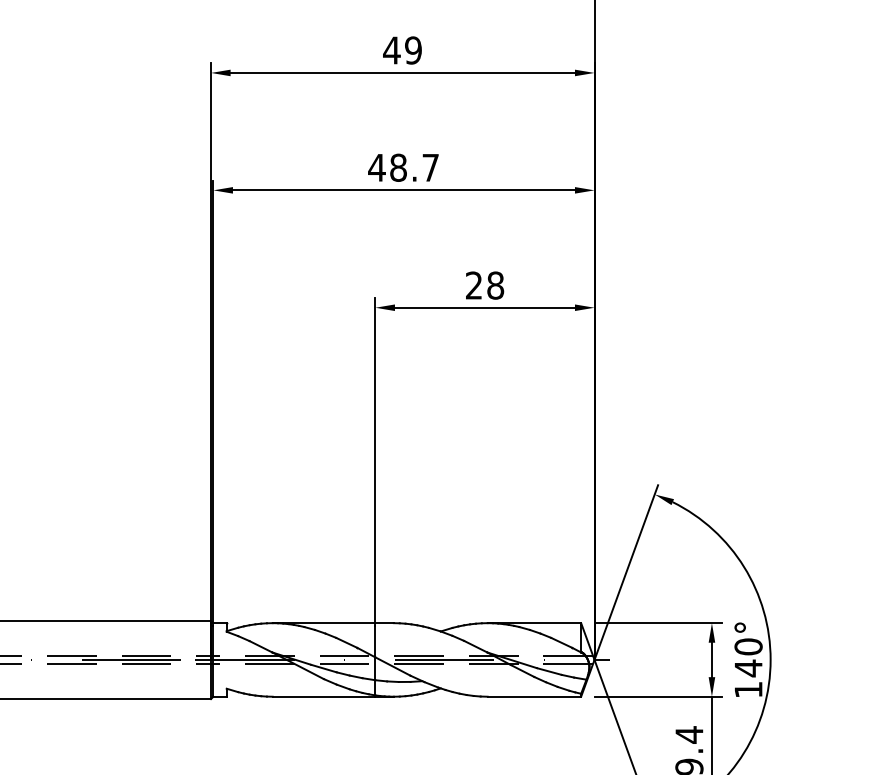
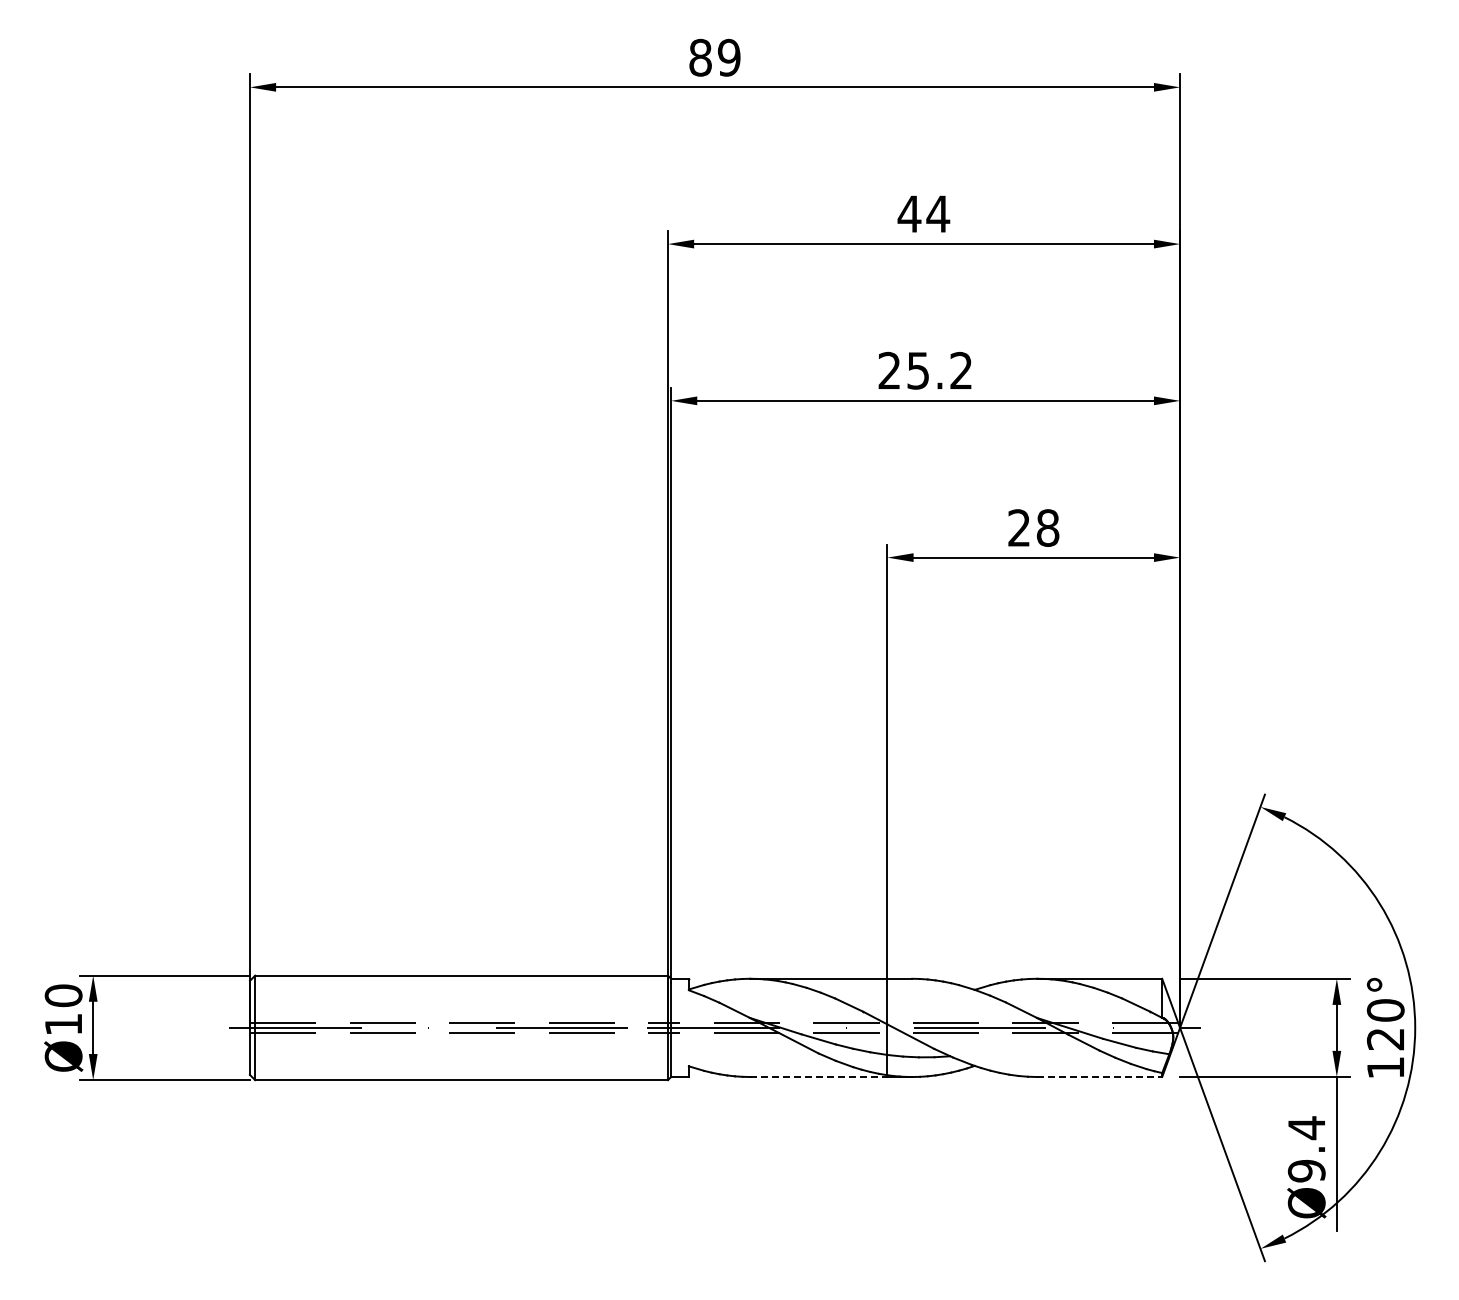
text: (413, 50) -> (938, 214), 49 -> 44
text: (403, 167) -> (924, 370), 48.7 -> 25.2
text: (747, 668) -> (1384, 1039), 140° -> 120°
line: (323, 697) -> (818, 1077), solid -> dashed
line: (534, 697) -> (1100, 1077), solid -> dashed

